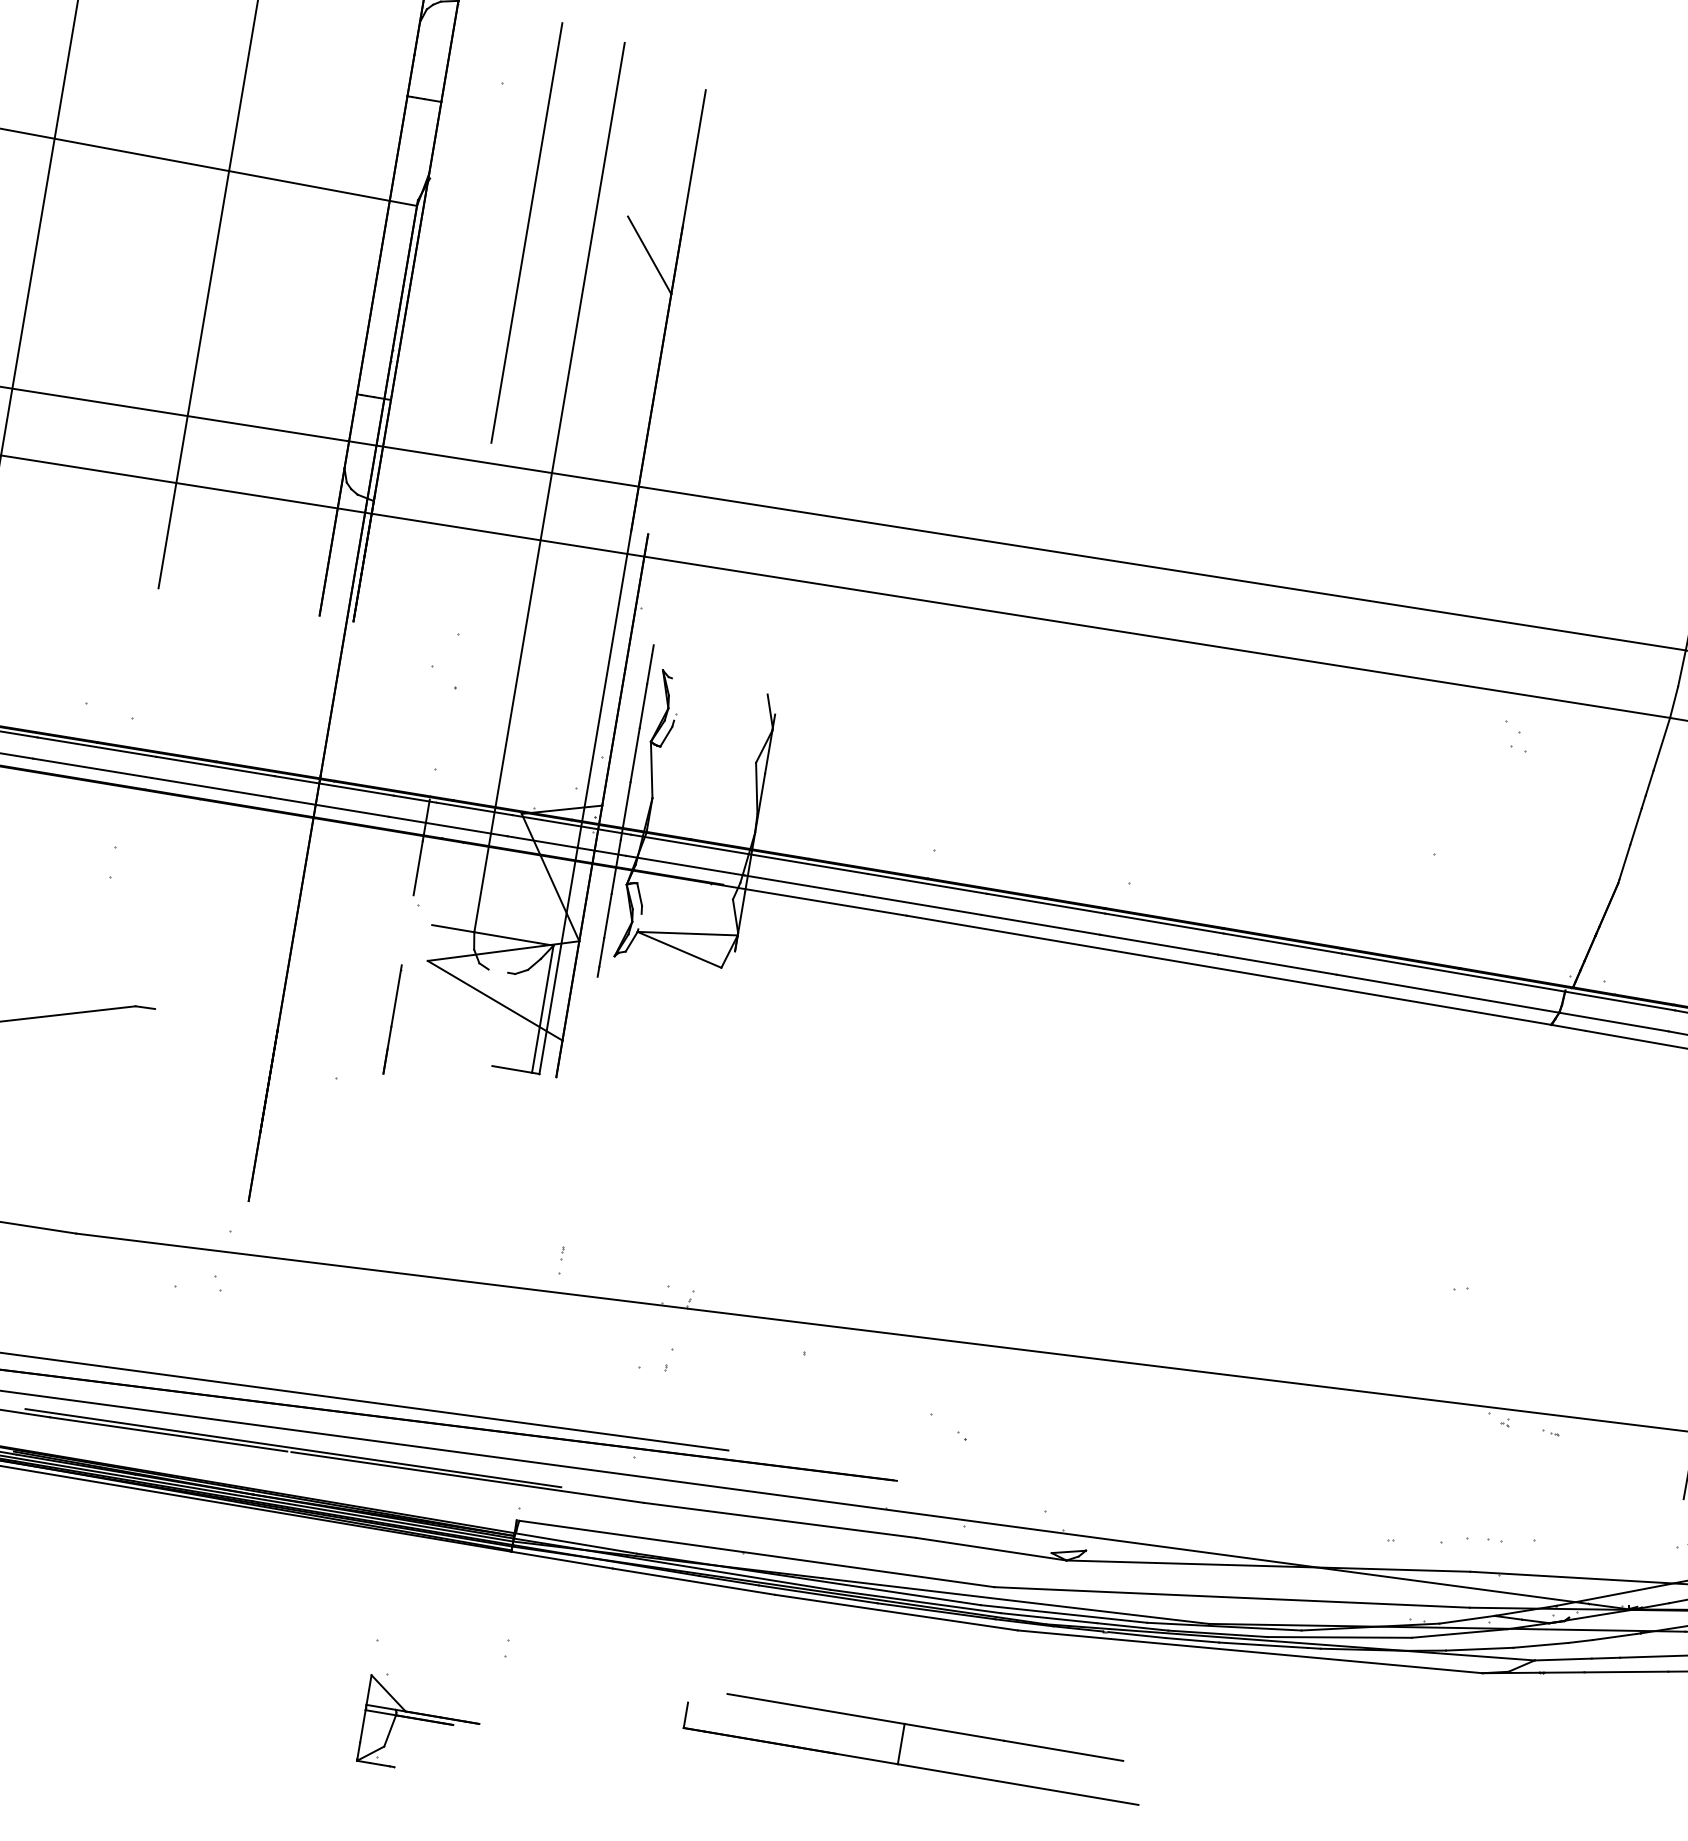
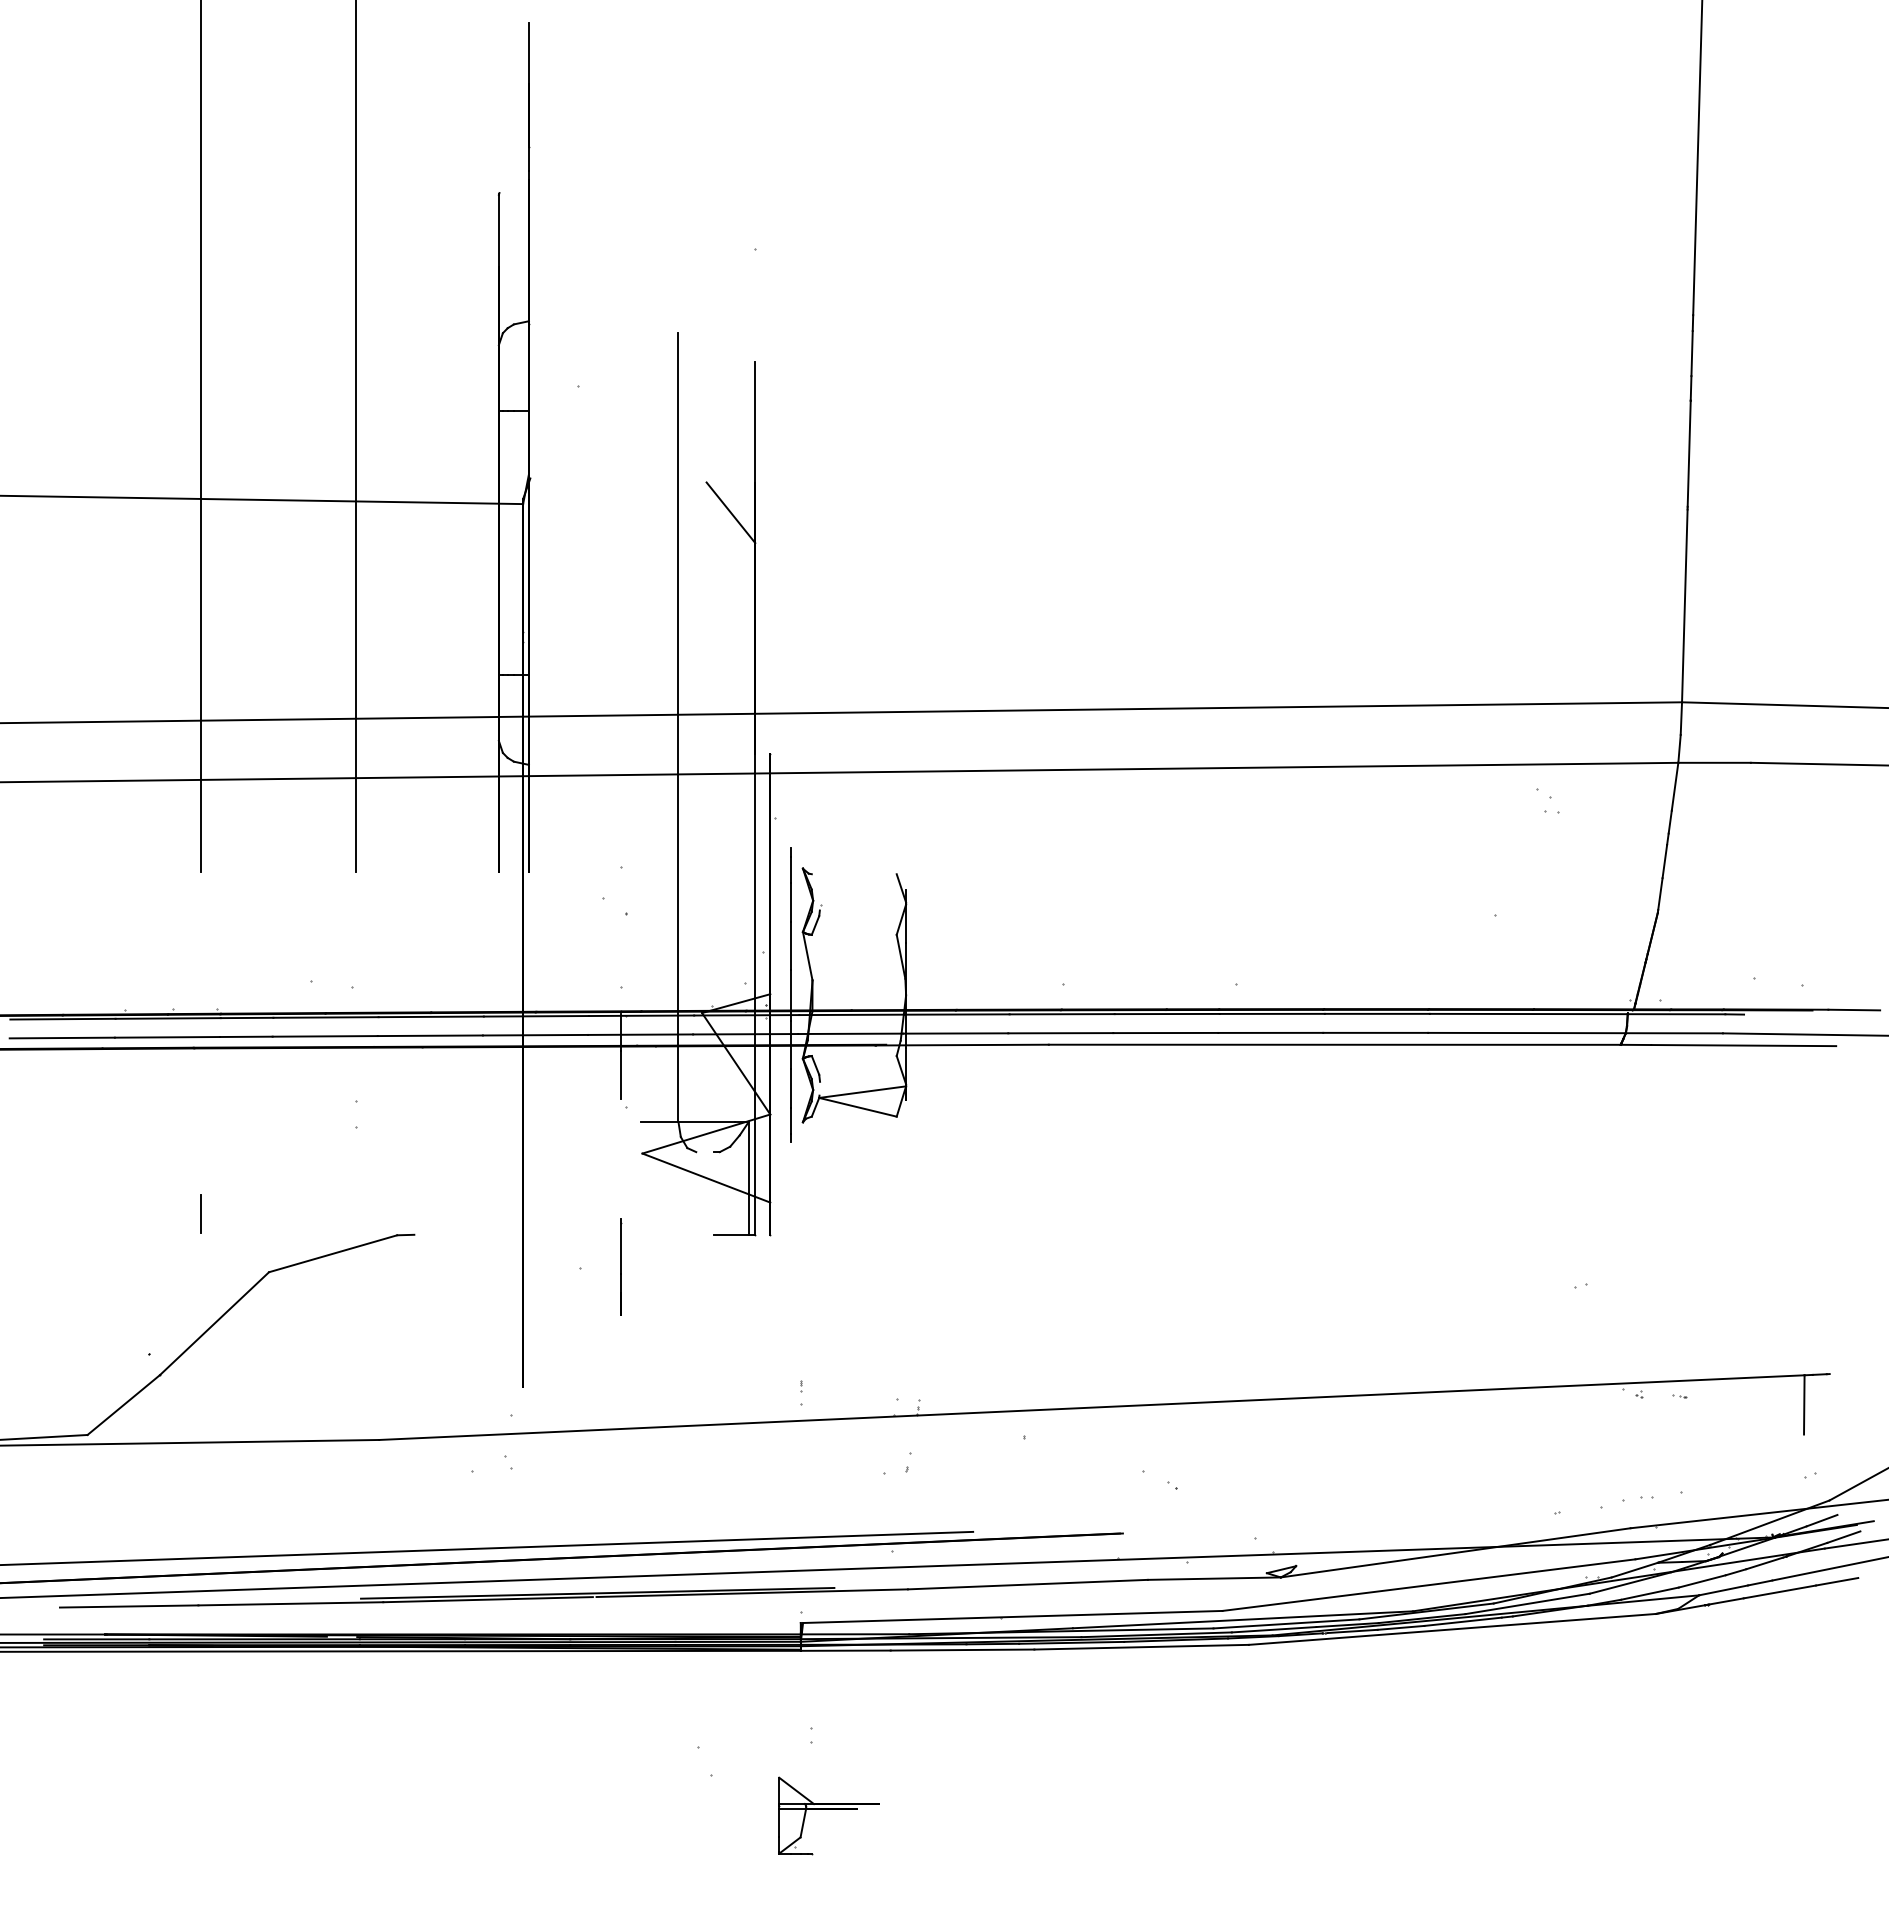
line: (526, 233) -> (621, 511), removed
line: (393, 1018) -> (621, 1266), moved
part: (419, 1727) -> (828, 1815), moved
part: (901, 1743) -> (1165, 1759), removed

